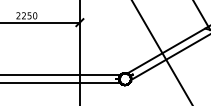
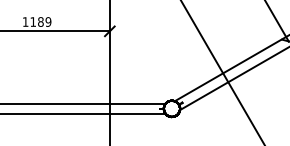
text: (26, 15) -> (36, 21), 2250 -> 1189

